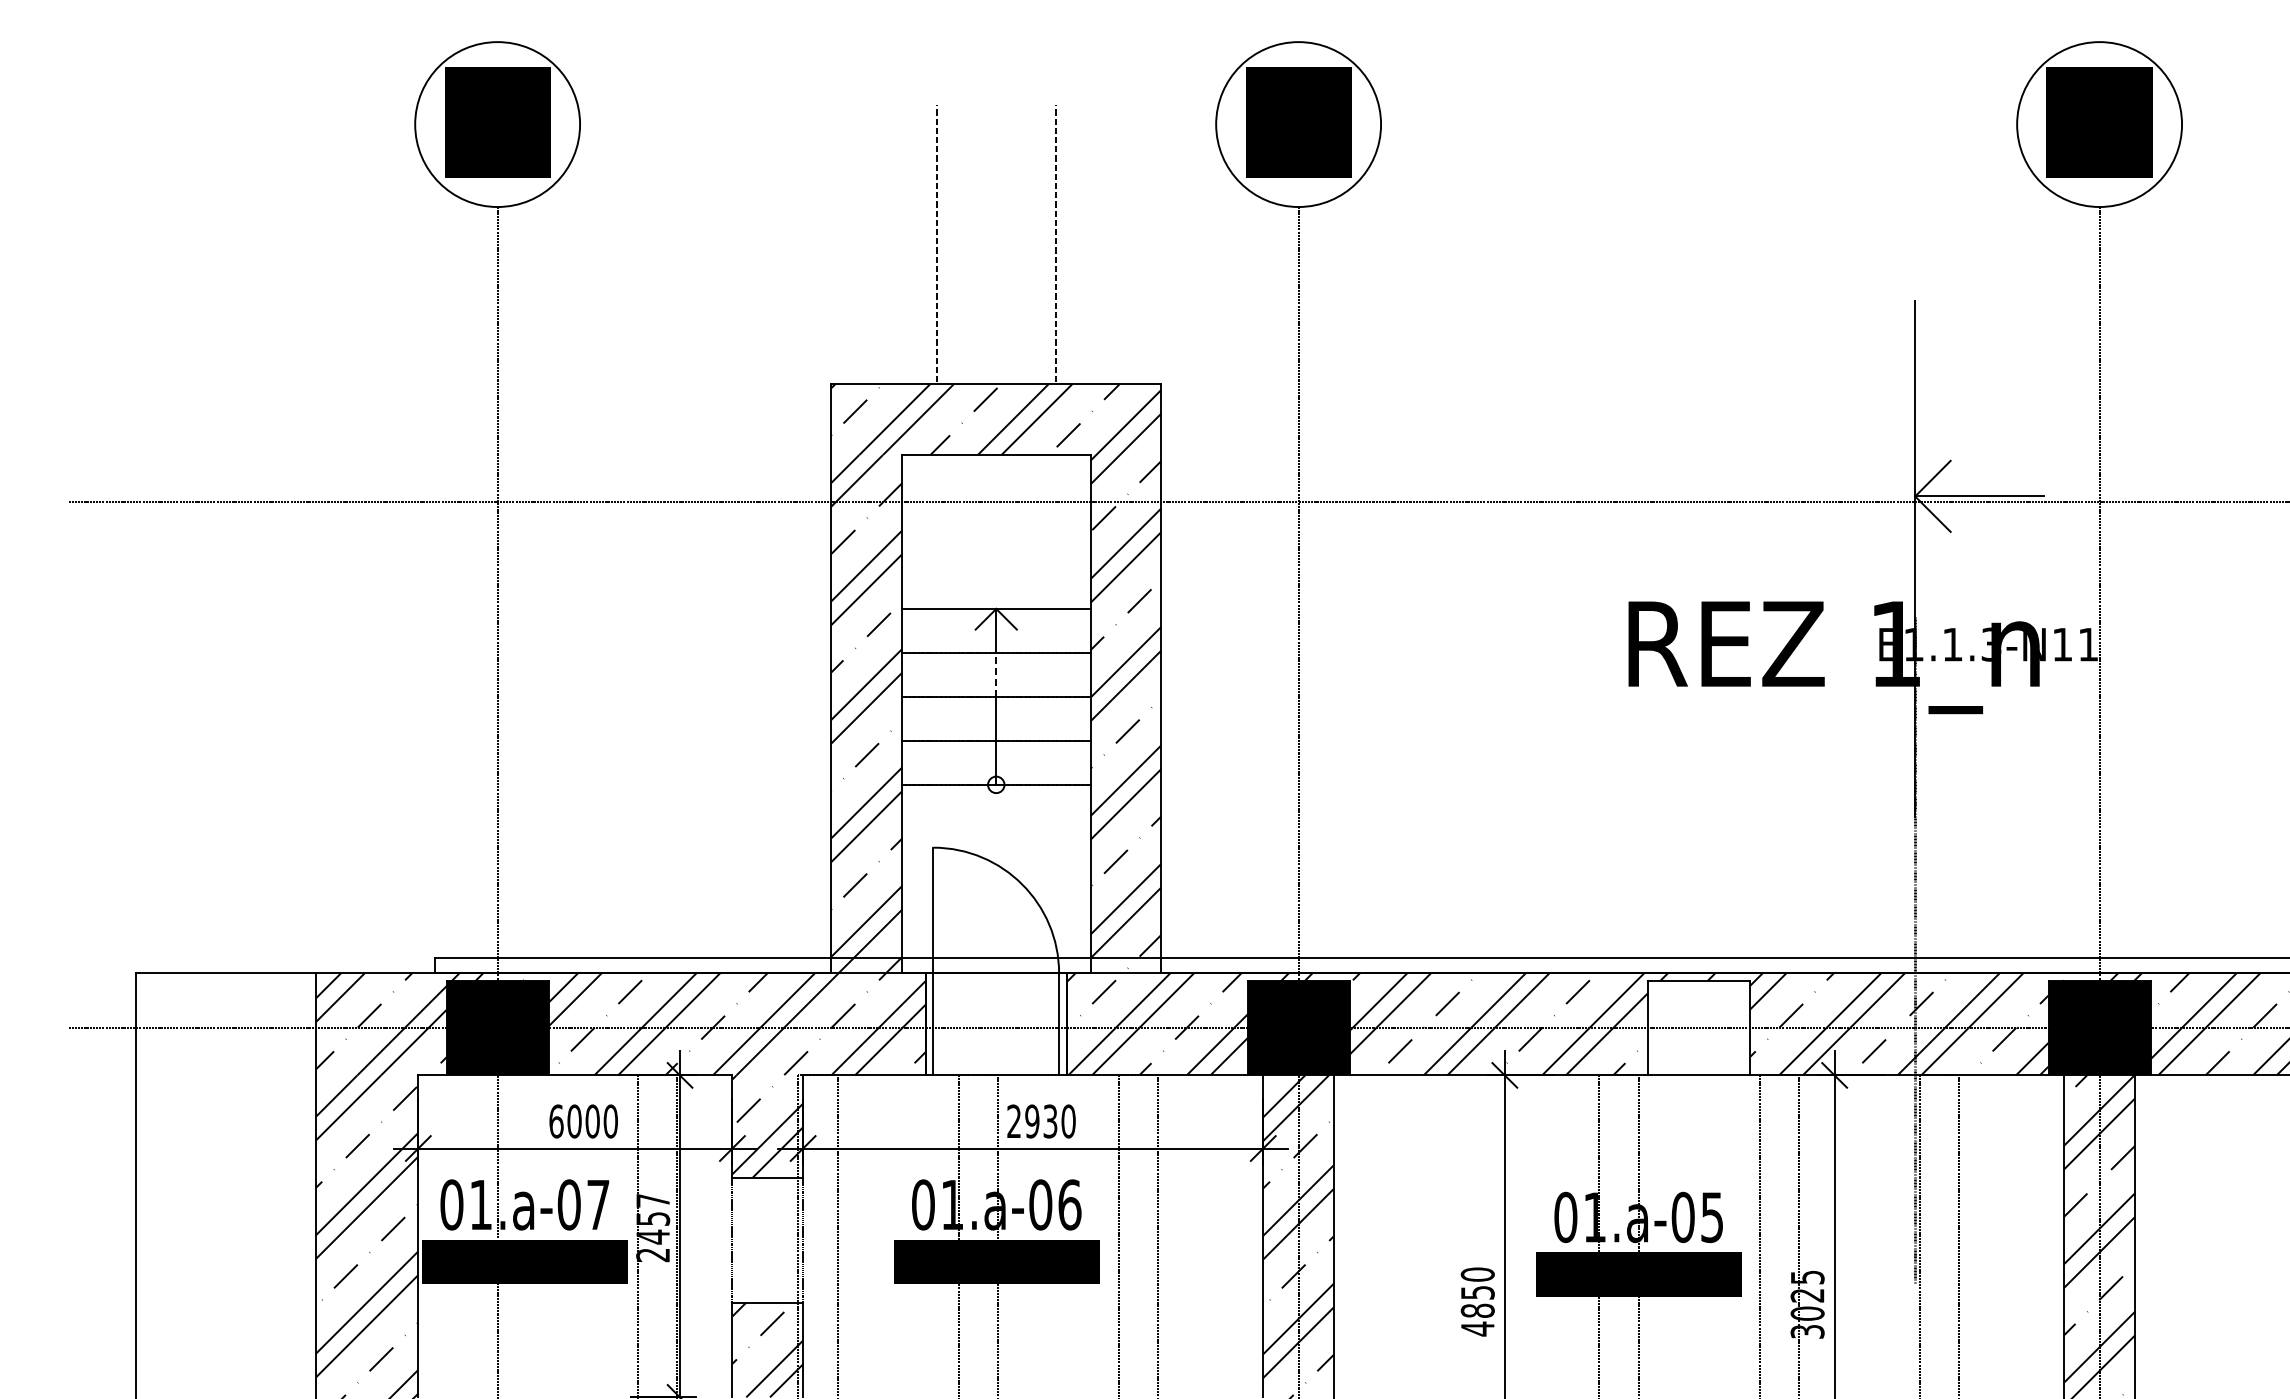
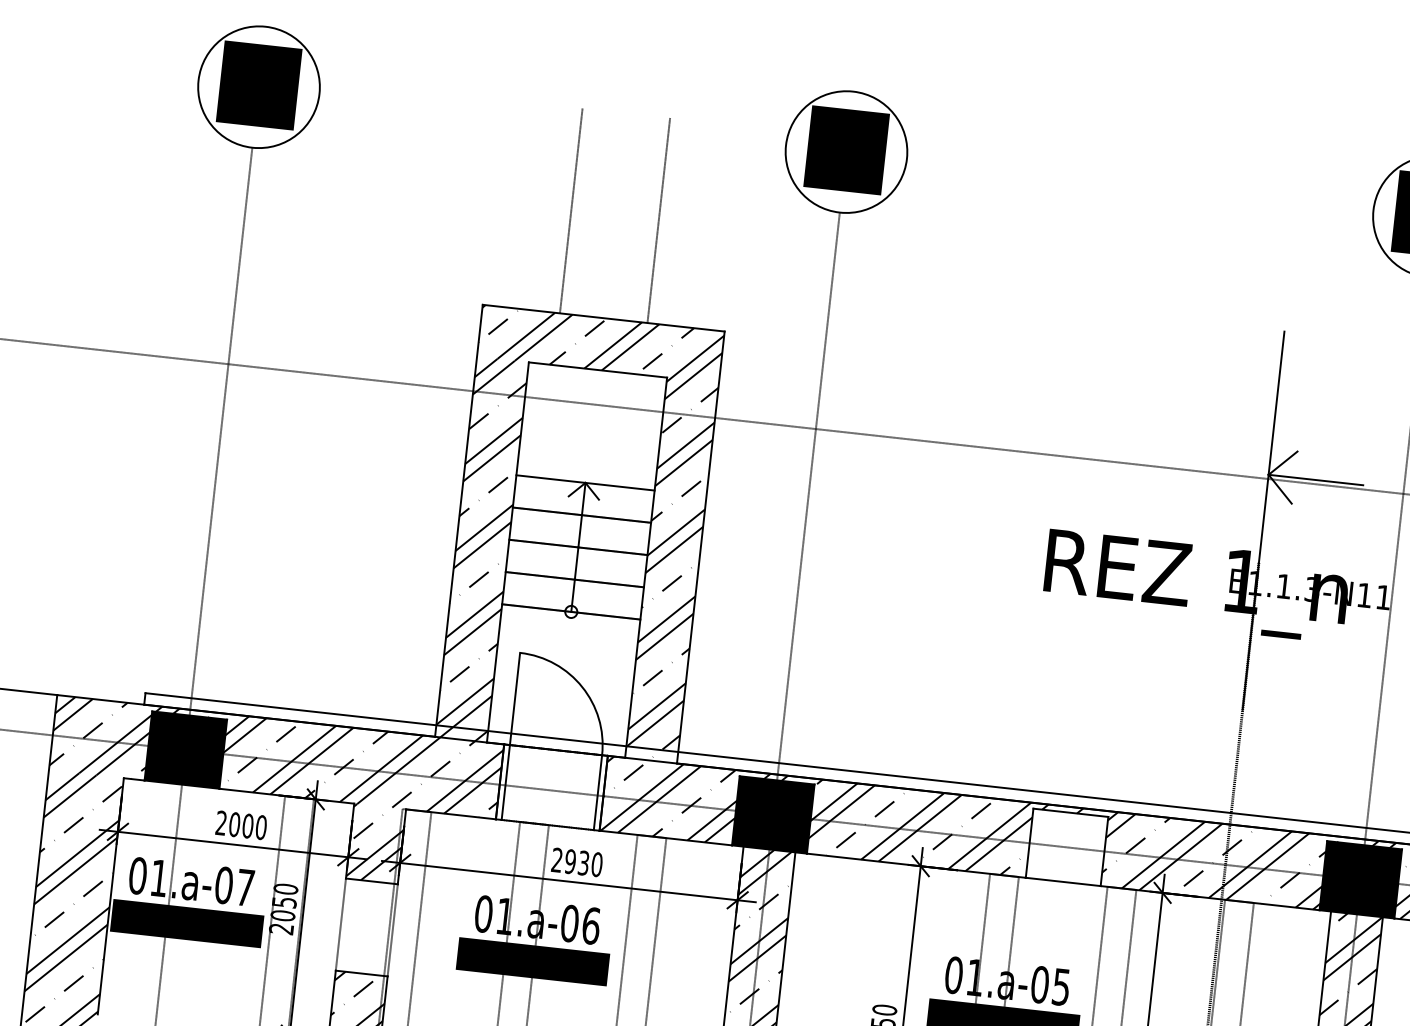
line: (996, 674) -> (580, 530), dashed -> solid
text: (556, 1121) -> (221, 823), 6000 -> 2000
text: (653, 1218) -> (284, 902), 2457 -> 2050

